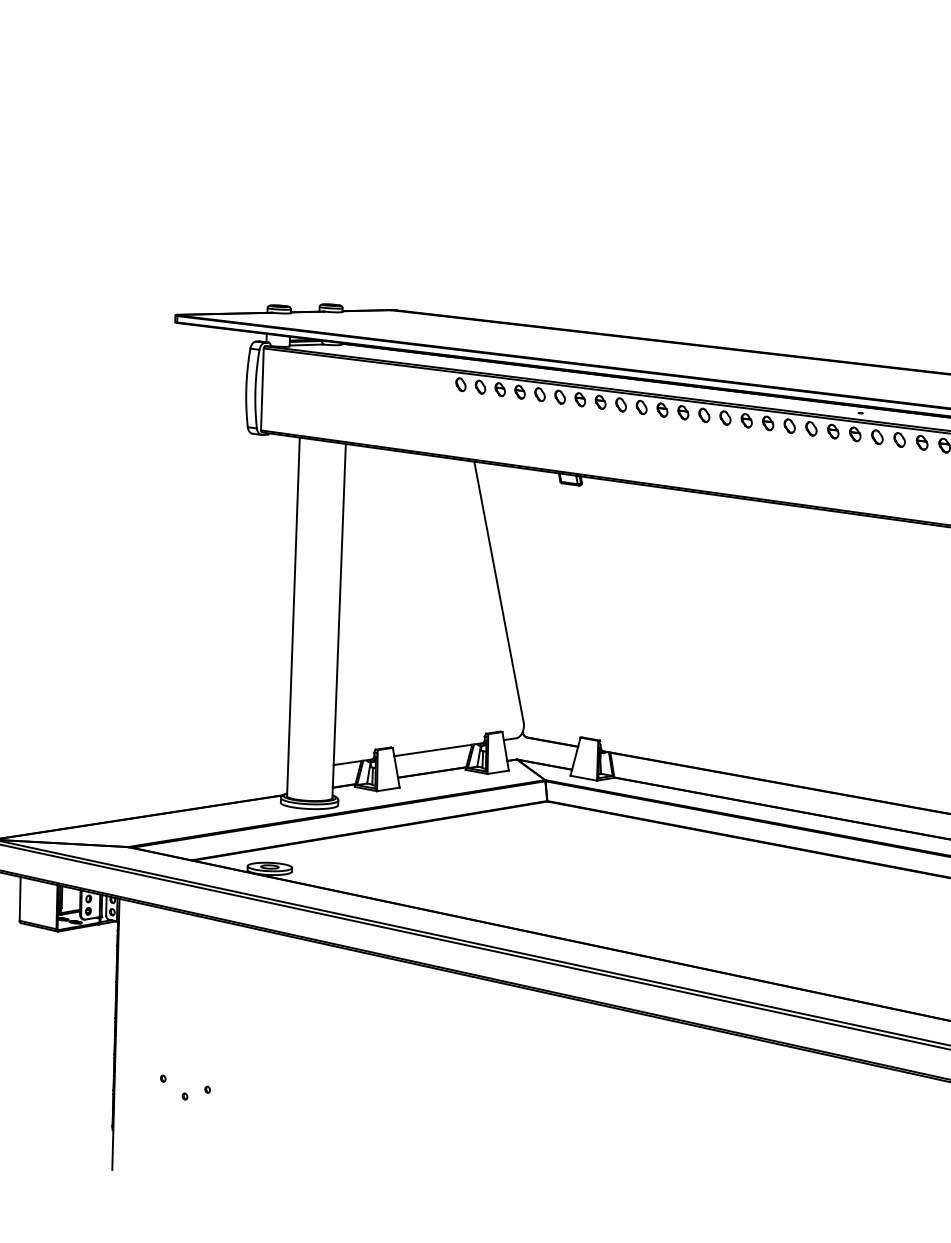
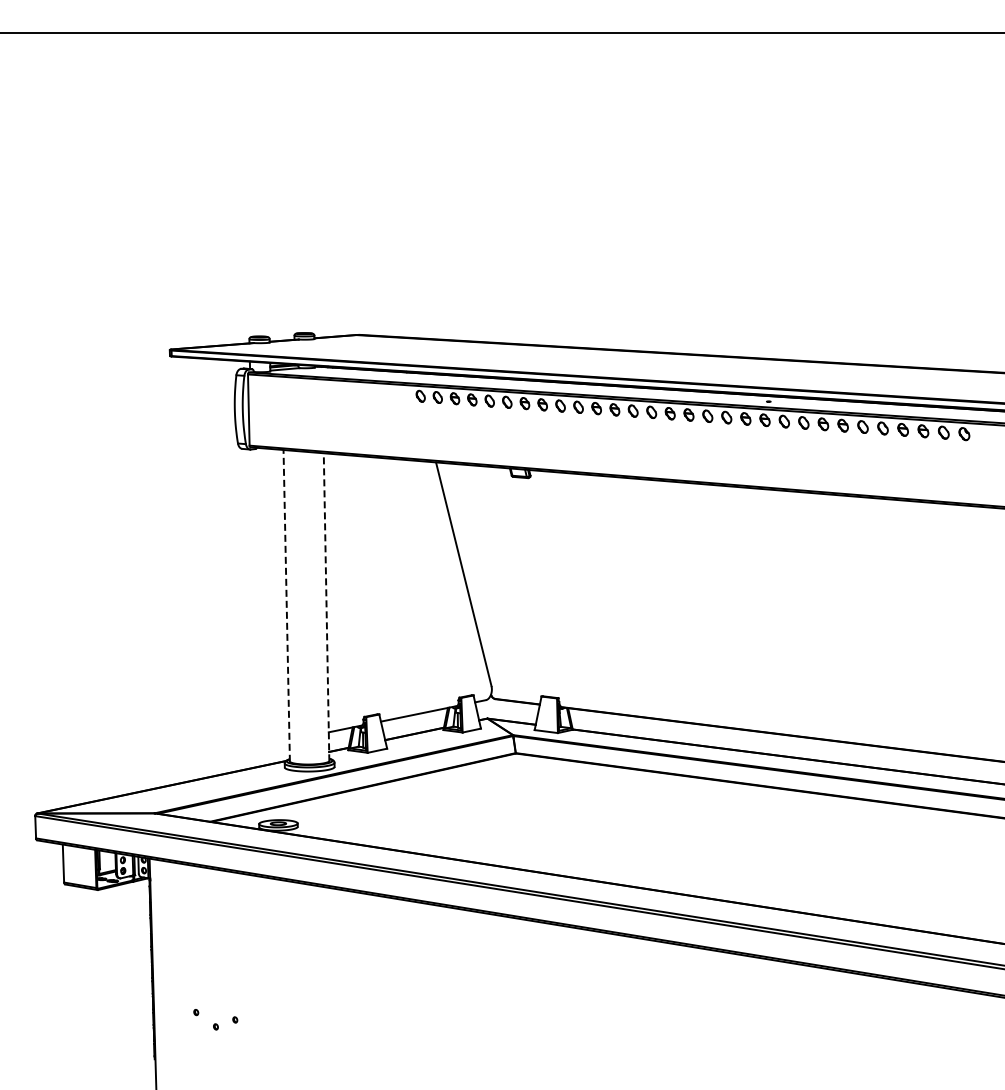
line: (293, 616) -> (286, 605), solid -> dashed
line: (339, 620) -> (326, 606), solid -> dashed

